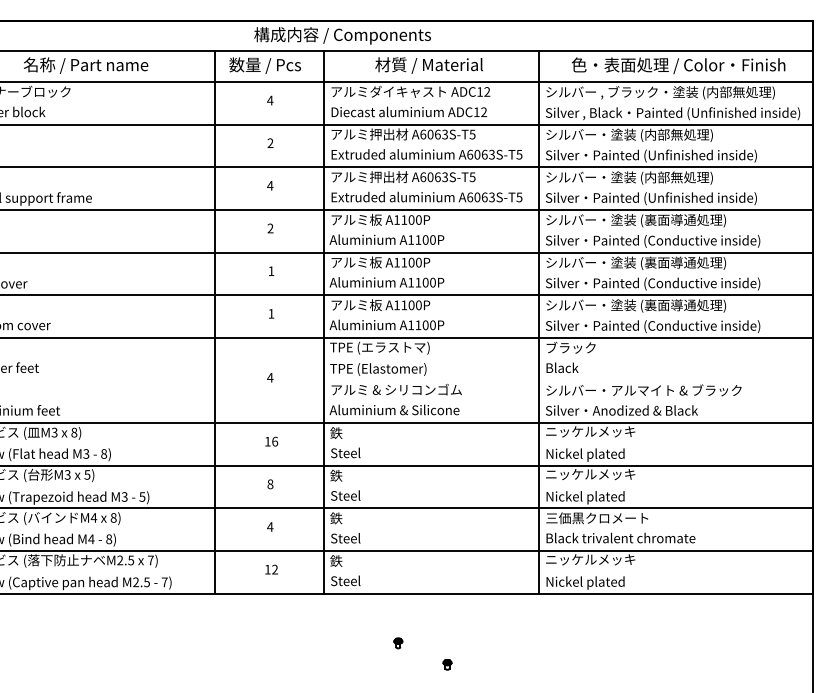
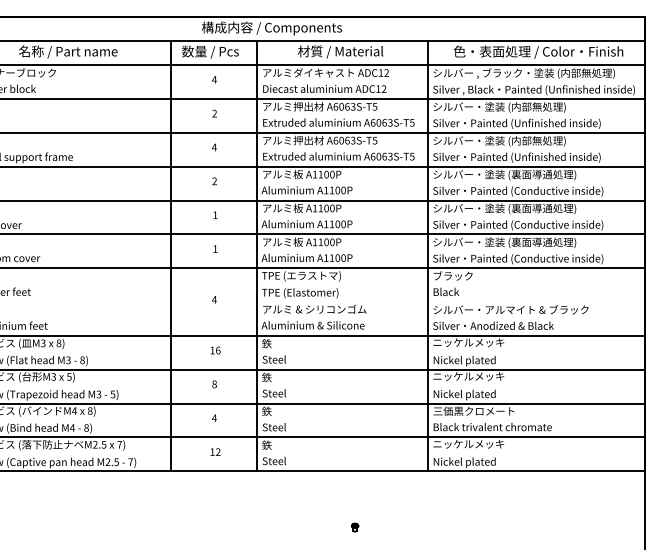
part: (398, 643) -> (316, 510), removed

